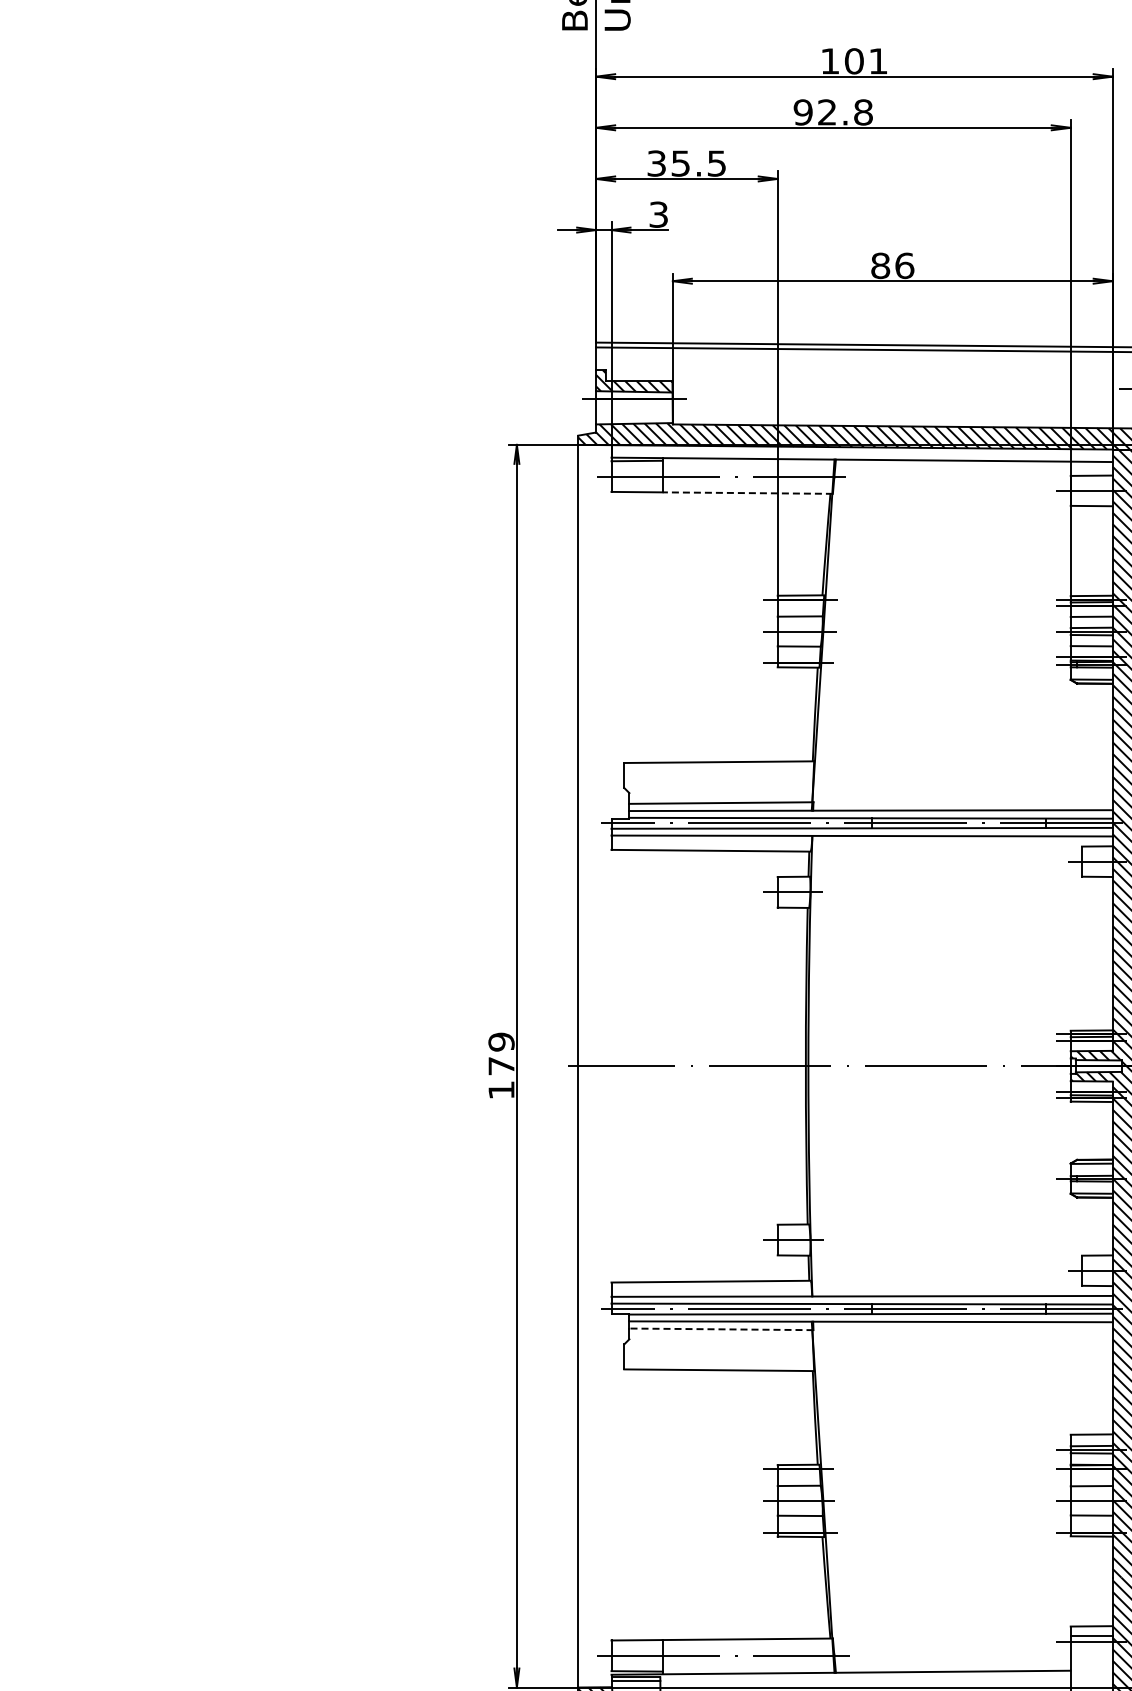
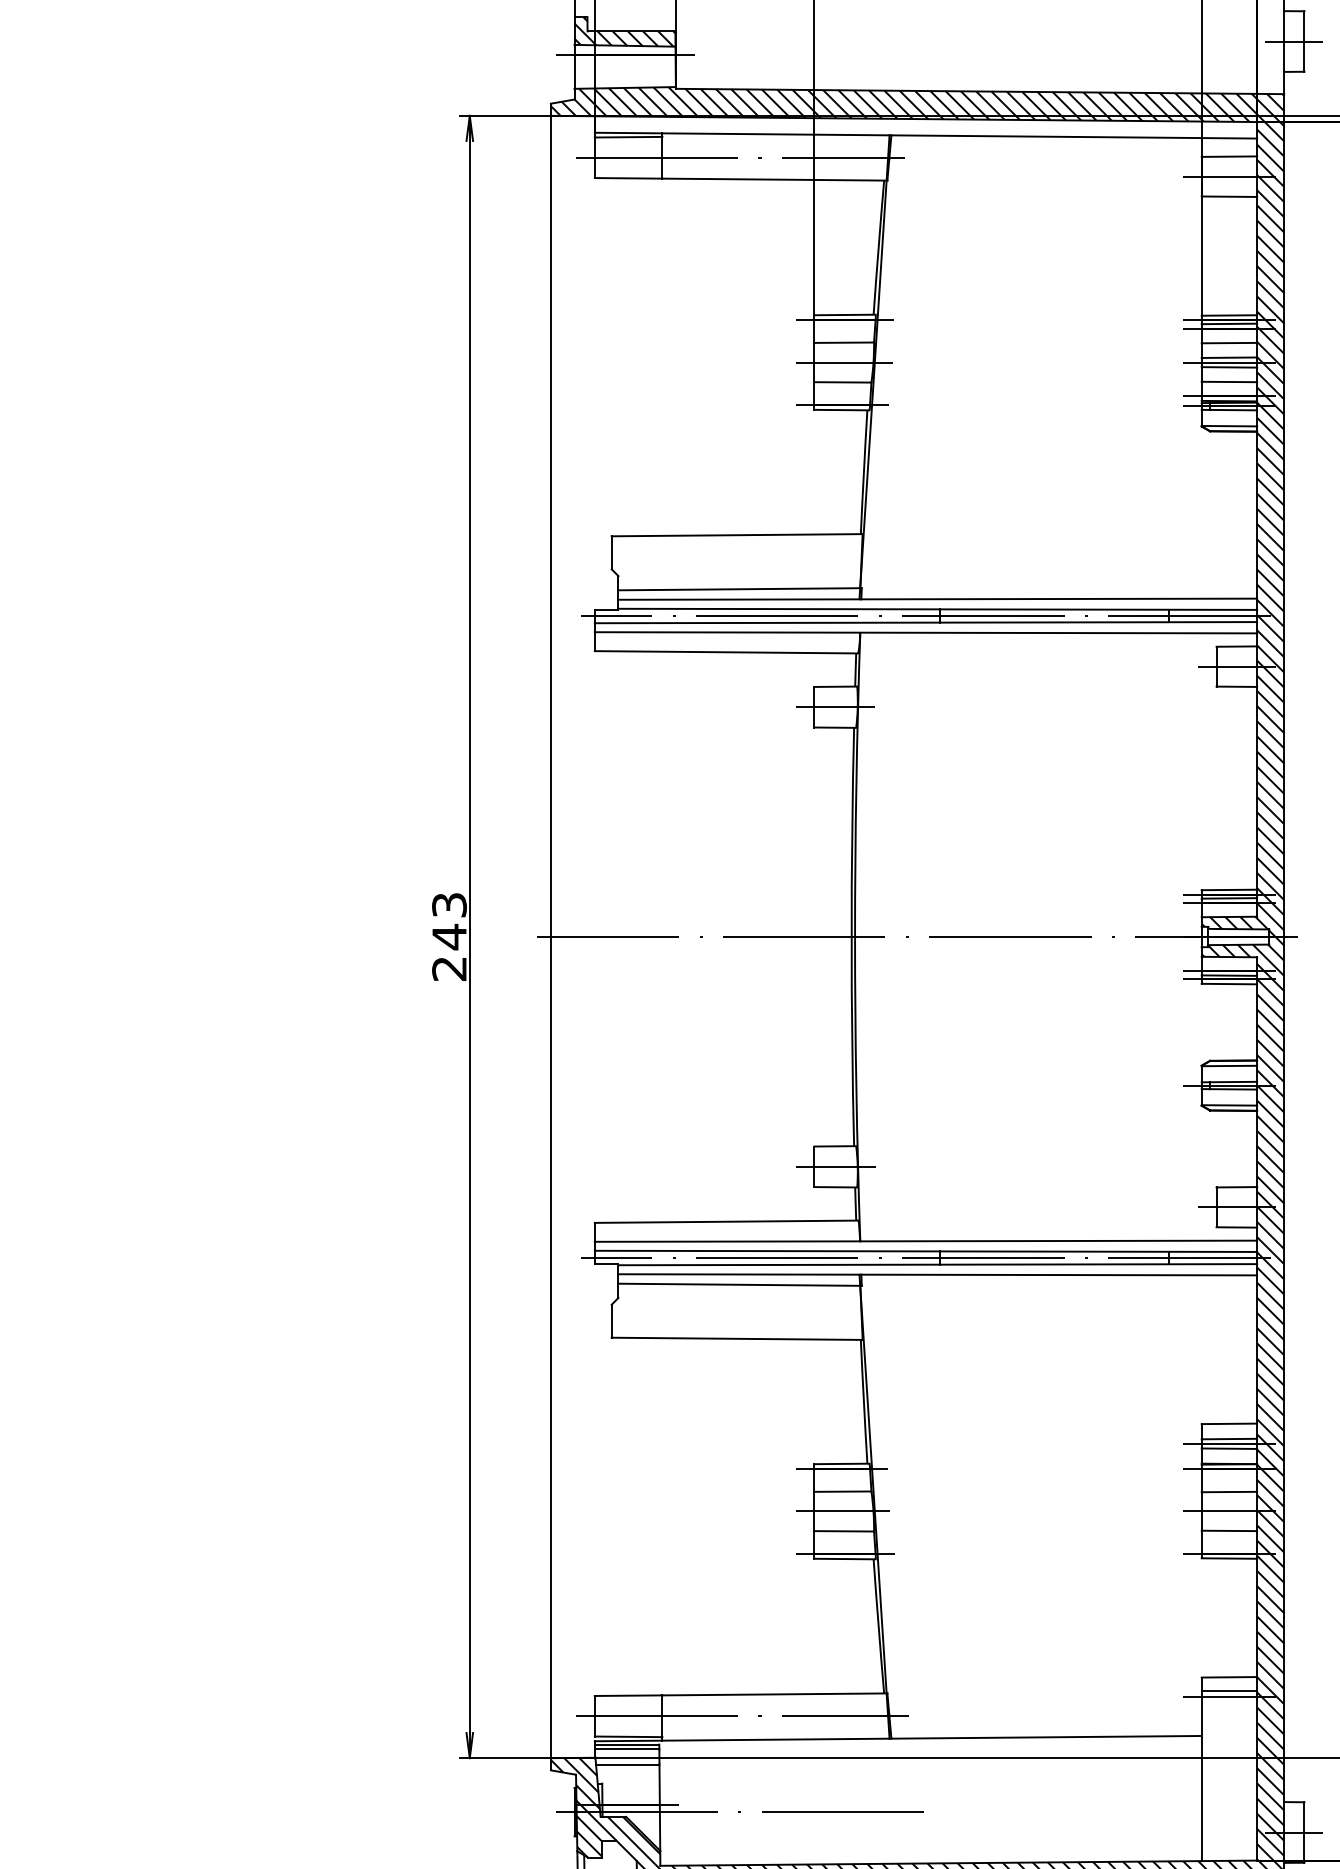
line: (747, 493) -> (774, 180), dashed -> solid
text: (501, 1065) -> (449, 936), 179 -> 243
line: (720, 1329) -> (738, 1284), dashed -> solid

